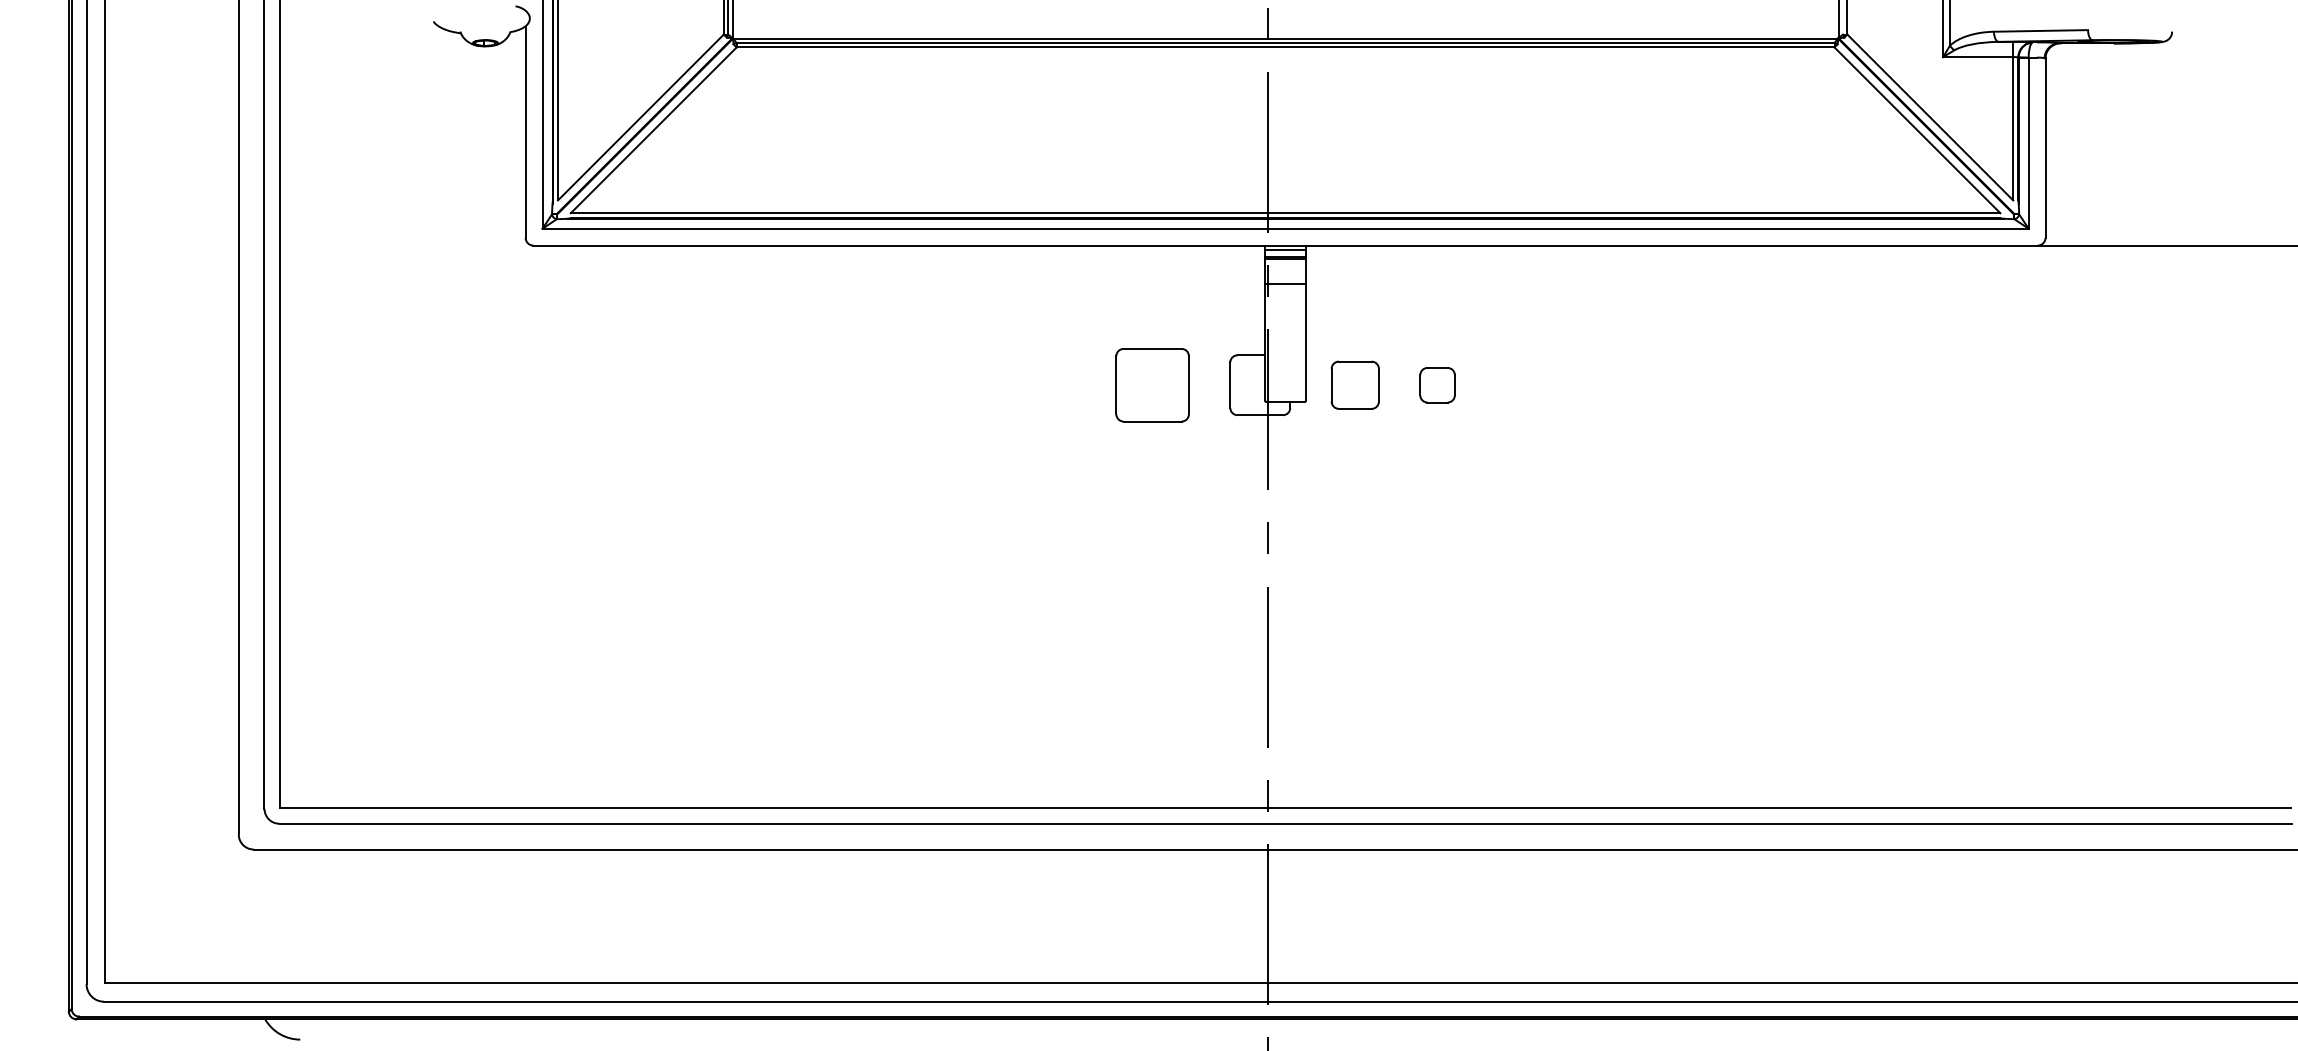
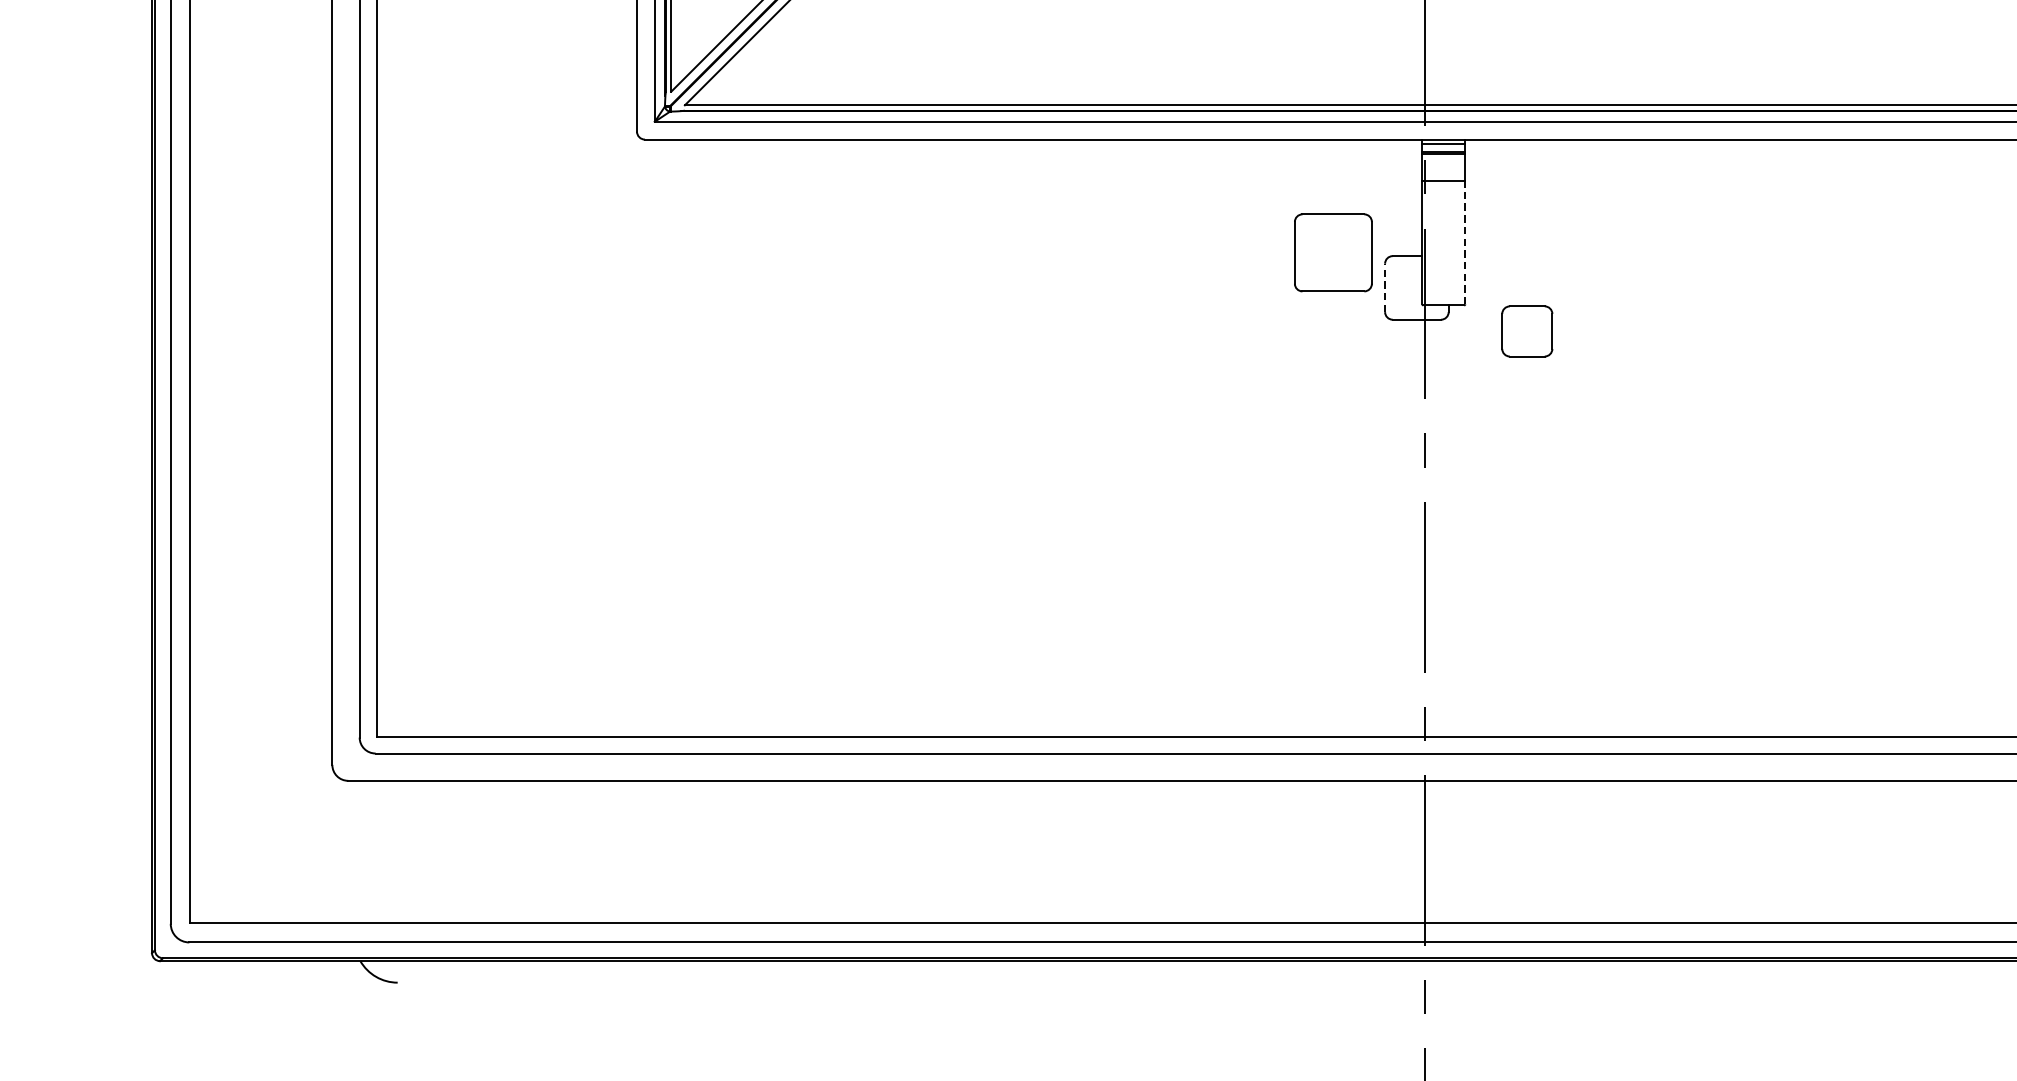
line: (1305, 342) -> (1464, 242), solid -> dashed
part: (1354, 384) -> (1526, 330), moved
part: (1152, 385) -> (1333, 253), moved
line: (1230, 385) -> (1385, 288), solid -> dashed
part: (1437, 385) -> (1605, 288), removed

